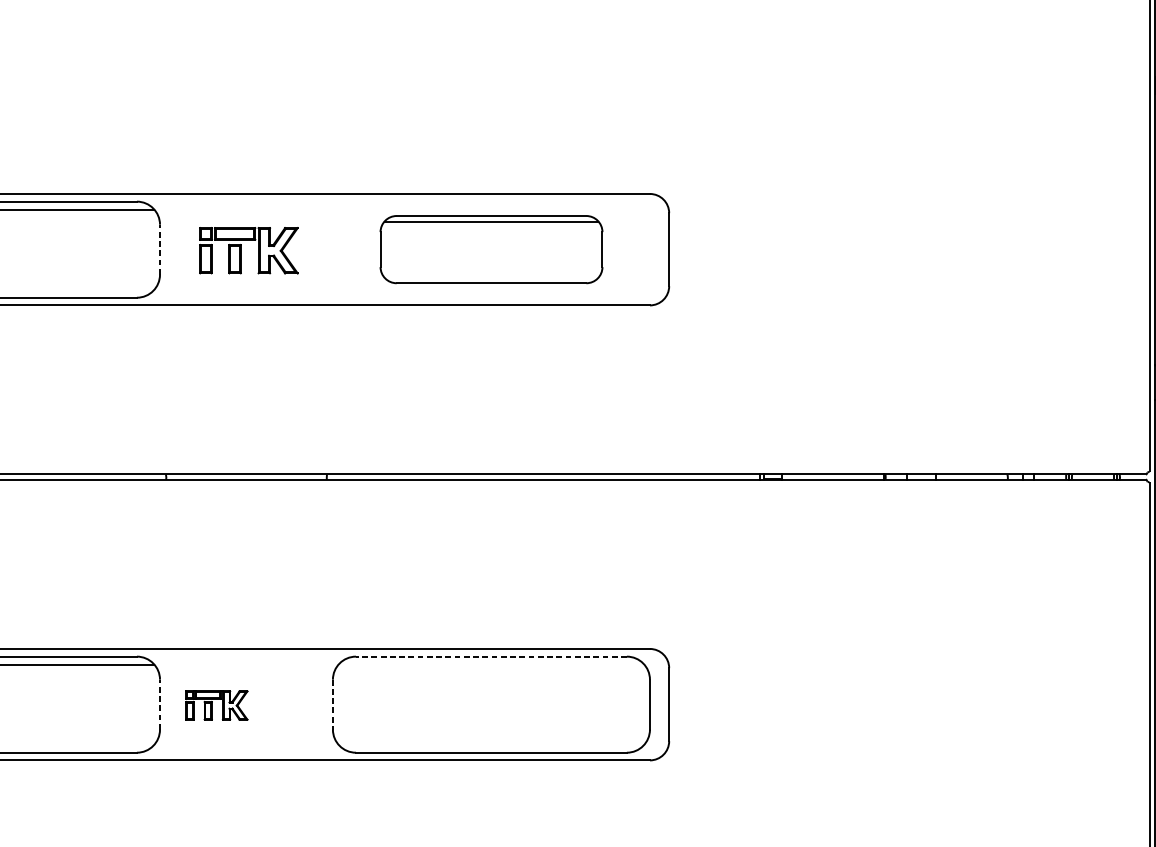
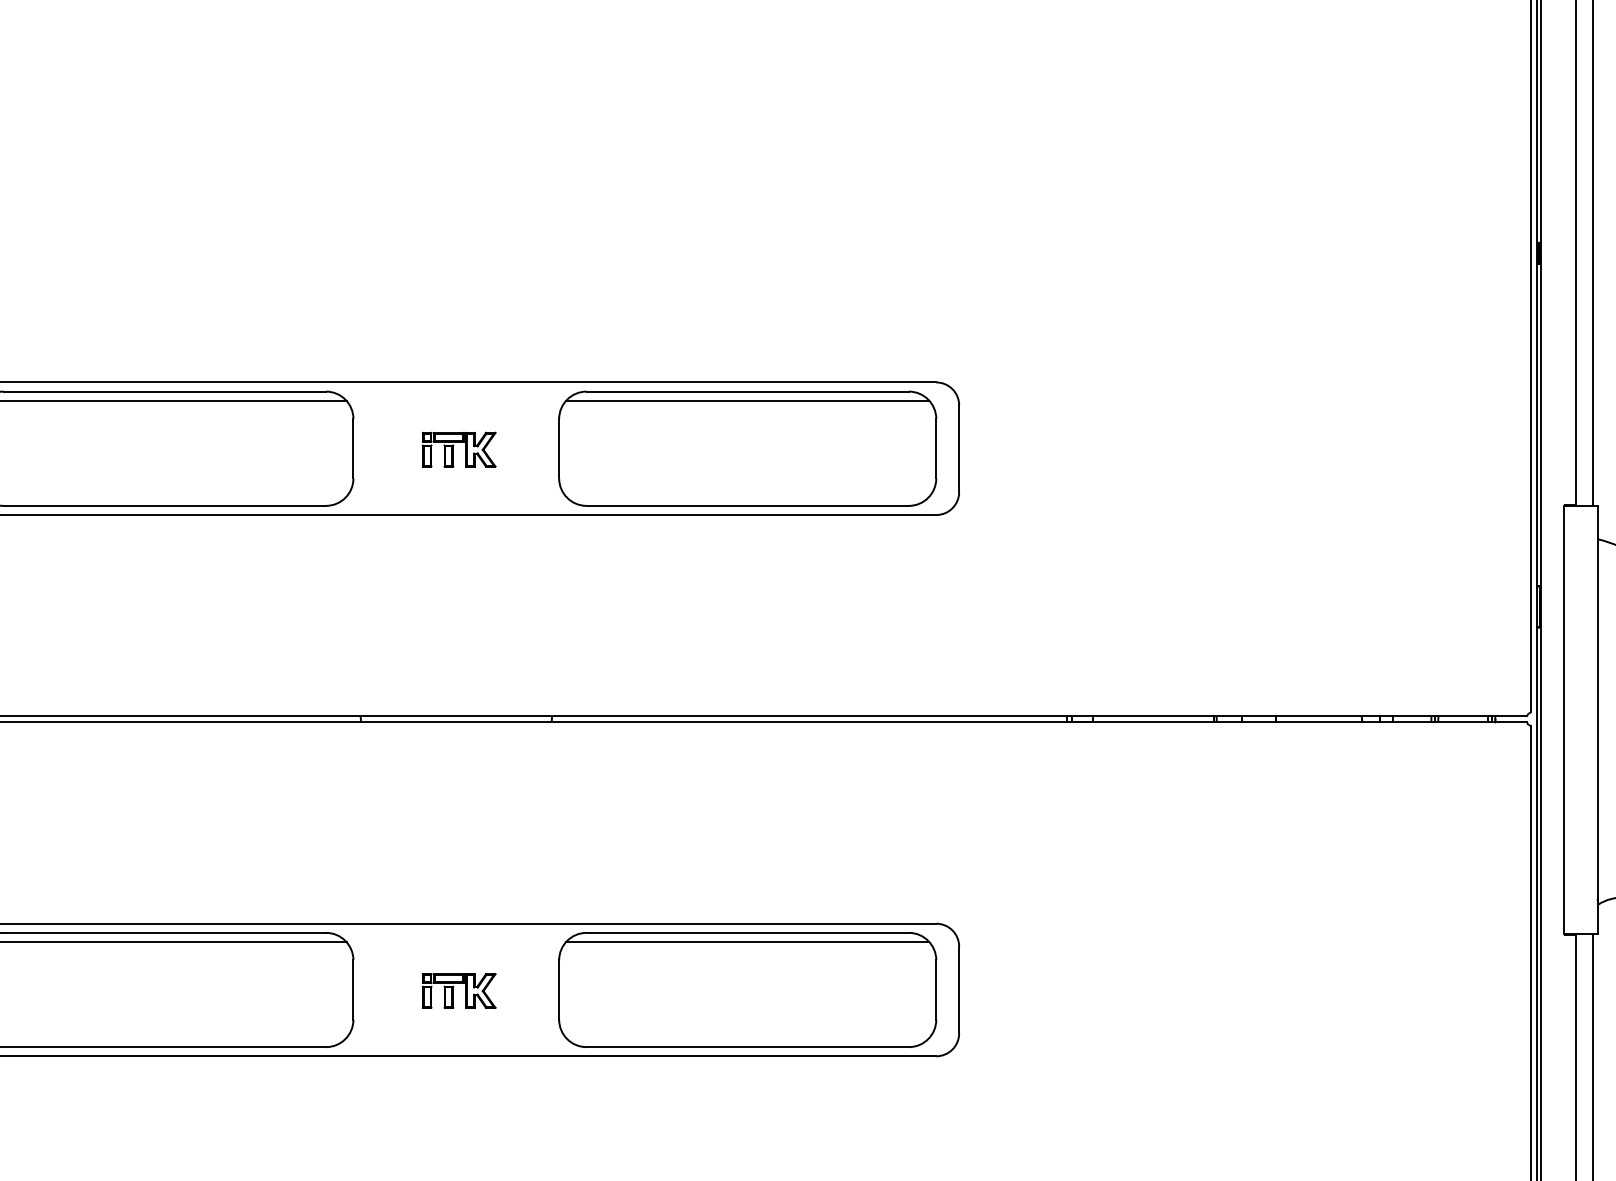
line: (160, 249) -> (353, 448), dashed -> solid
part: (491, 249) -> (747, 448), size x1.43
part: (248, 250) -> (458, 449), size x0.62
line: (491, 656) -> (747, 932), dashed -> solid
line: (491, 664) -> (747, 942), added
line: (160, 705) -> (353, 990), dashed -> solid
part: (216, 705) -> (458, 990), moved
line: (333, 705) -> (559, 990), dashed -> solid

